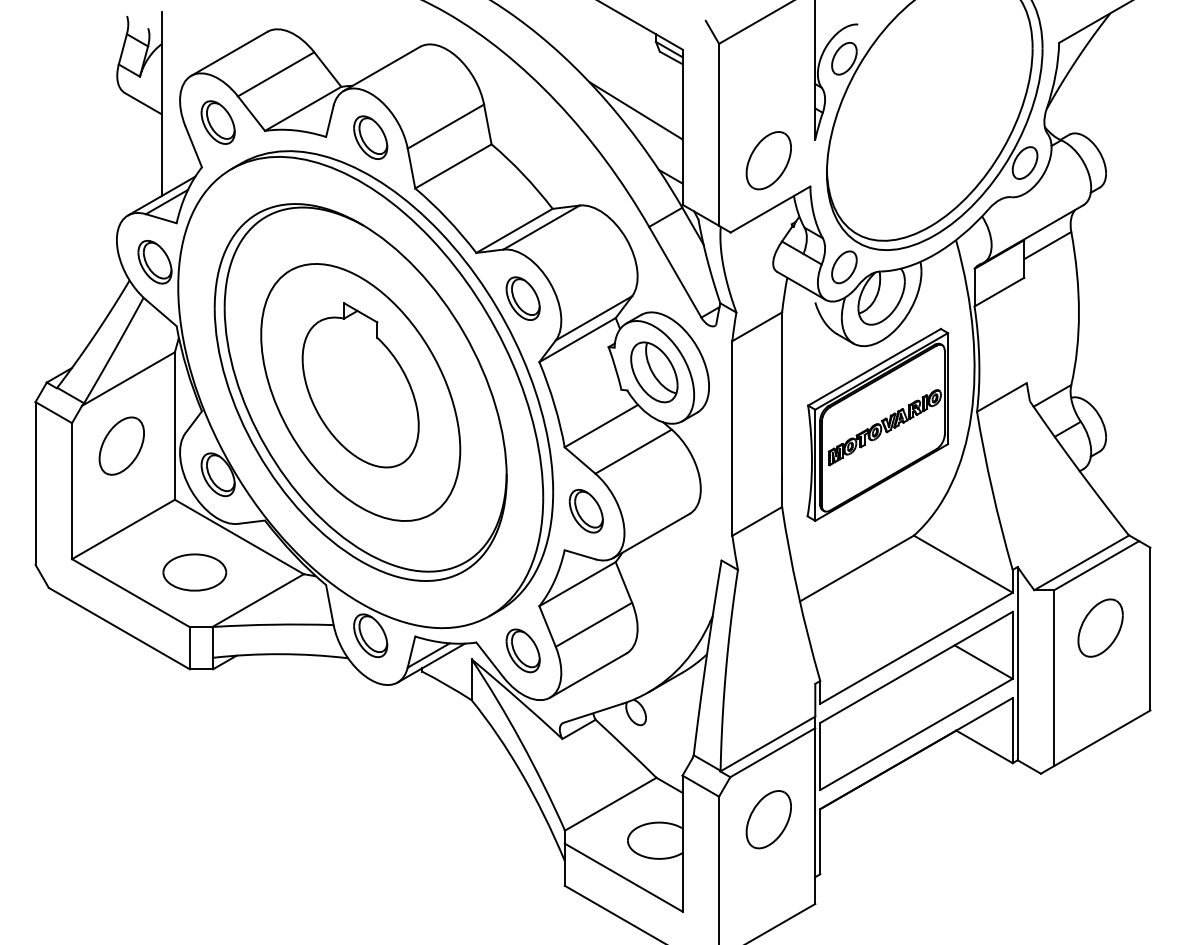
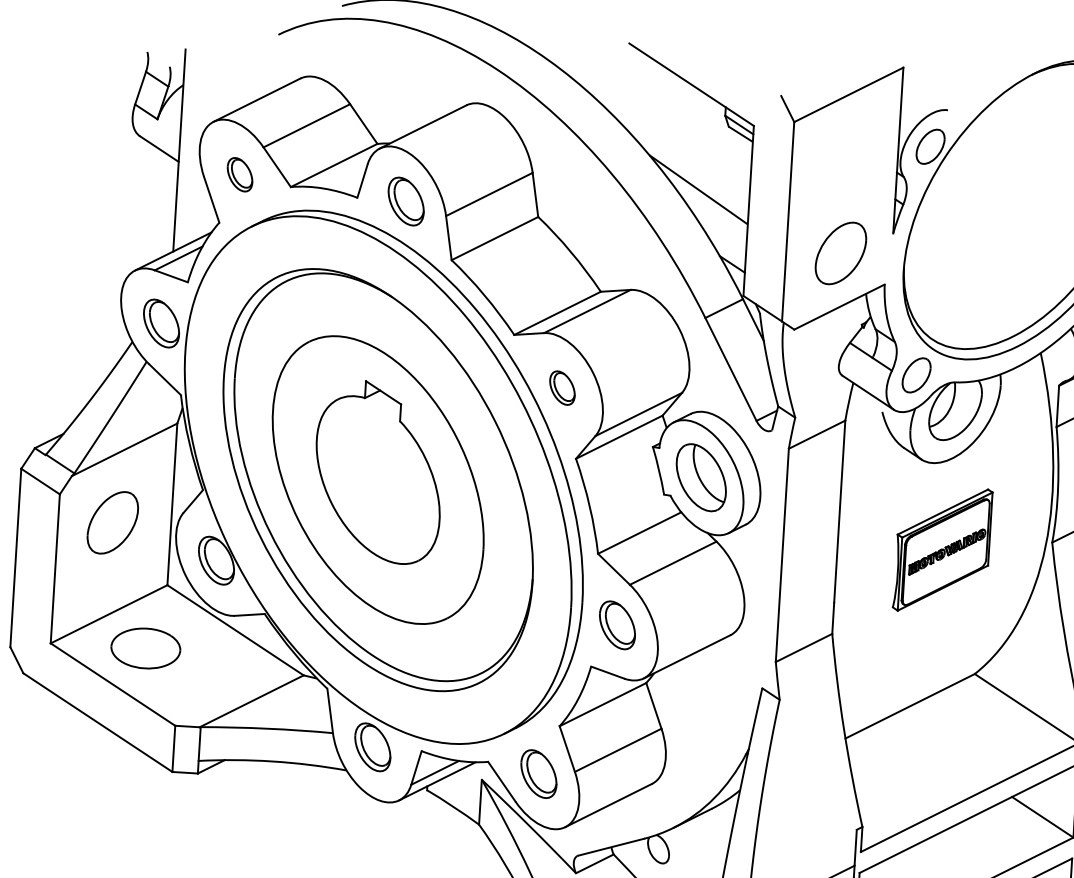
part: (217, 122) -> (239, 174), size x0.7
part: (522, 298) -> (561, 387), size x0.7
part: (877, 424) -> (942, 549), size x0.6
part: (194, 572) -> (145, 648), moved

